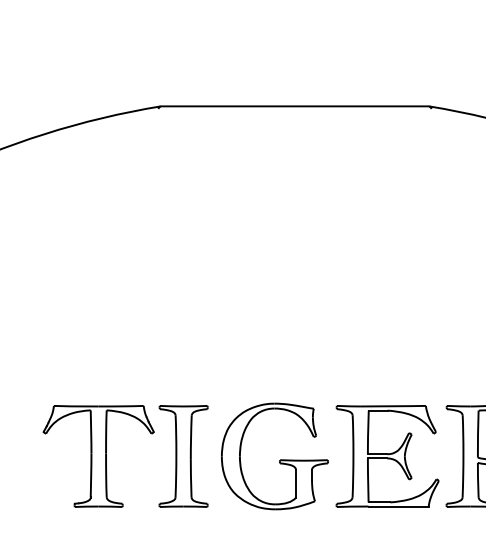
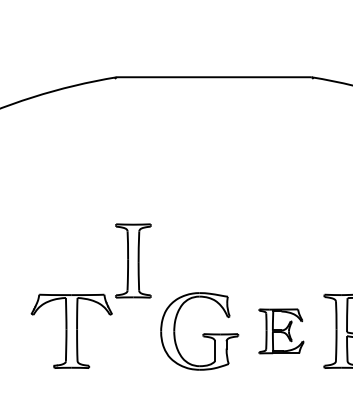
part: (183, 456) -> (133, 261), moved
part: (387, 456) -> (281, 331), size x0.6

